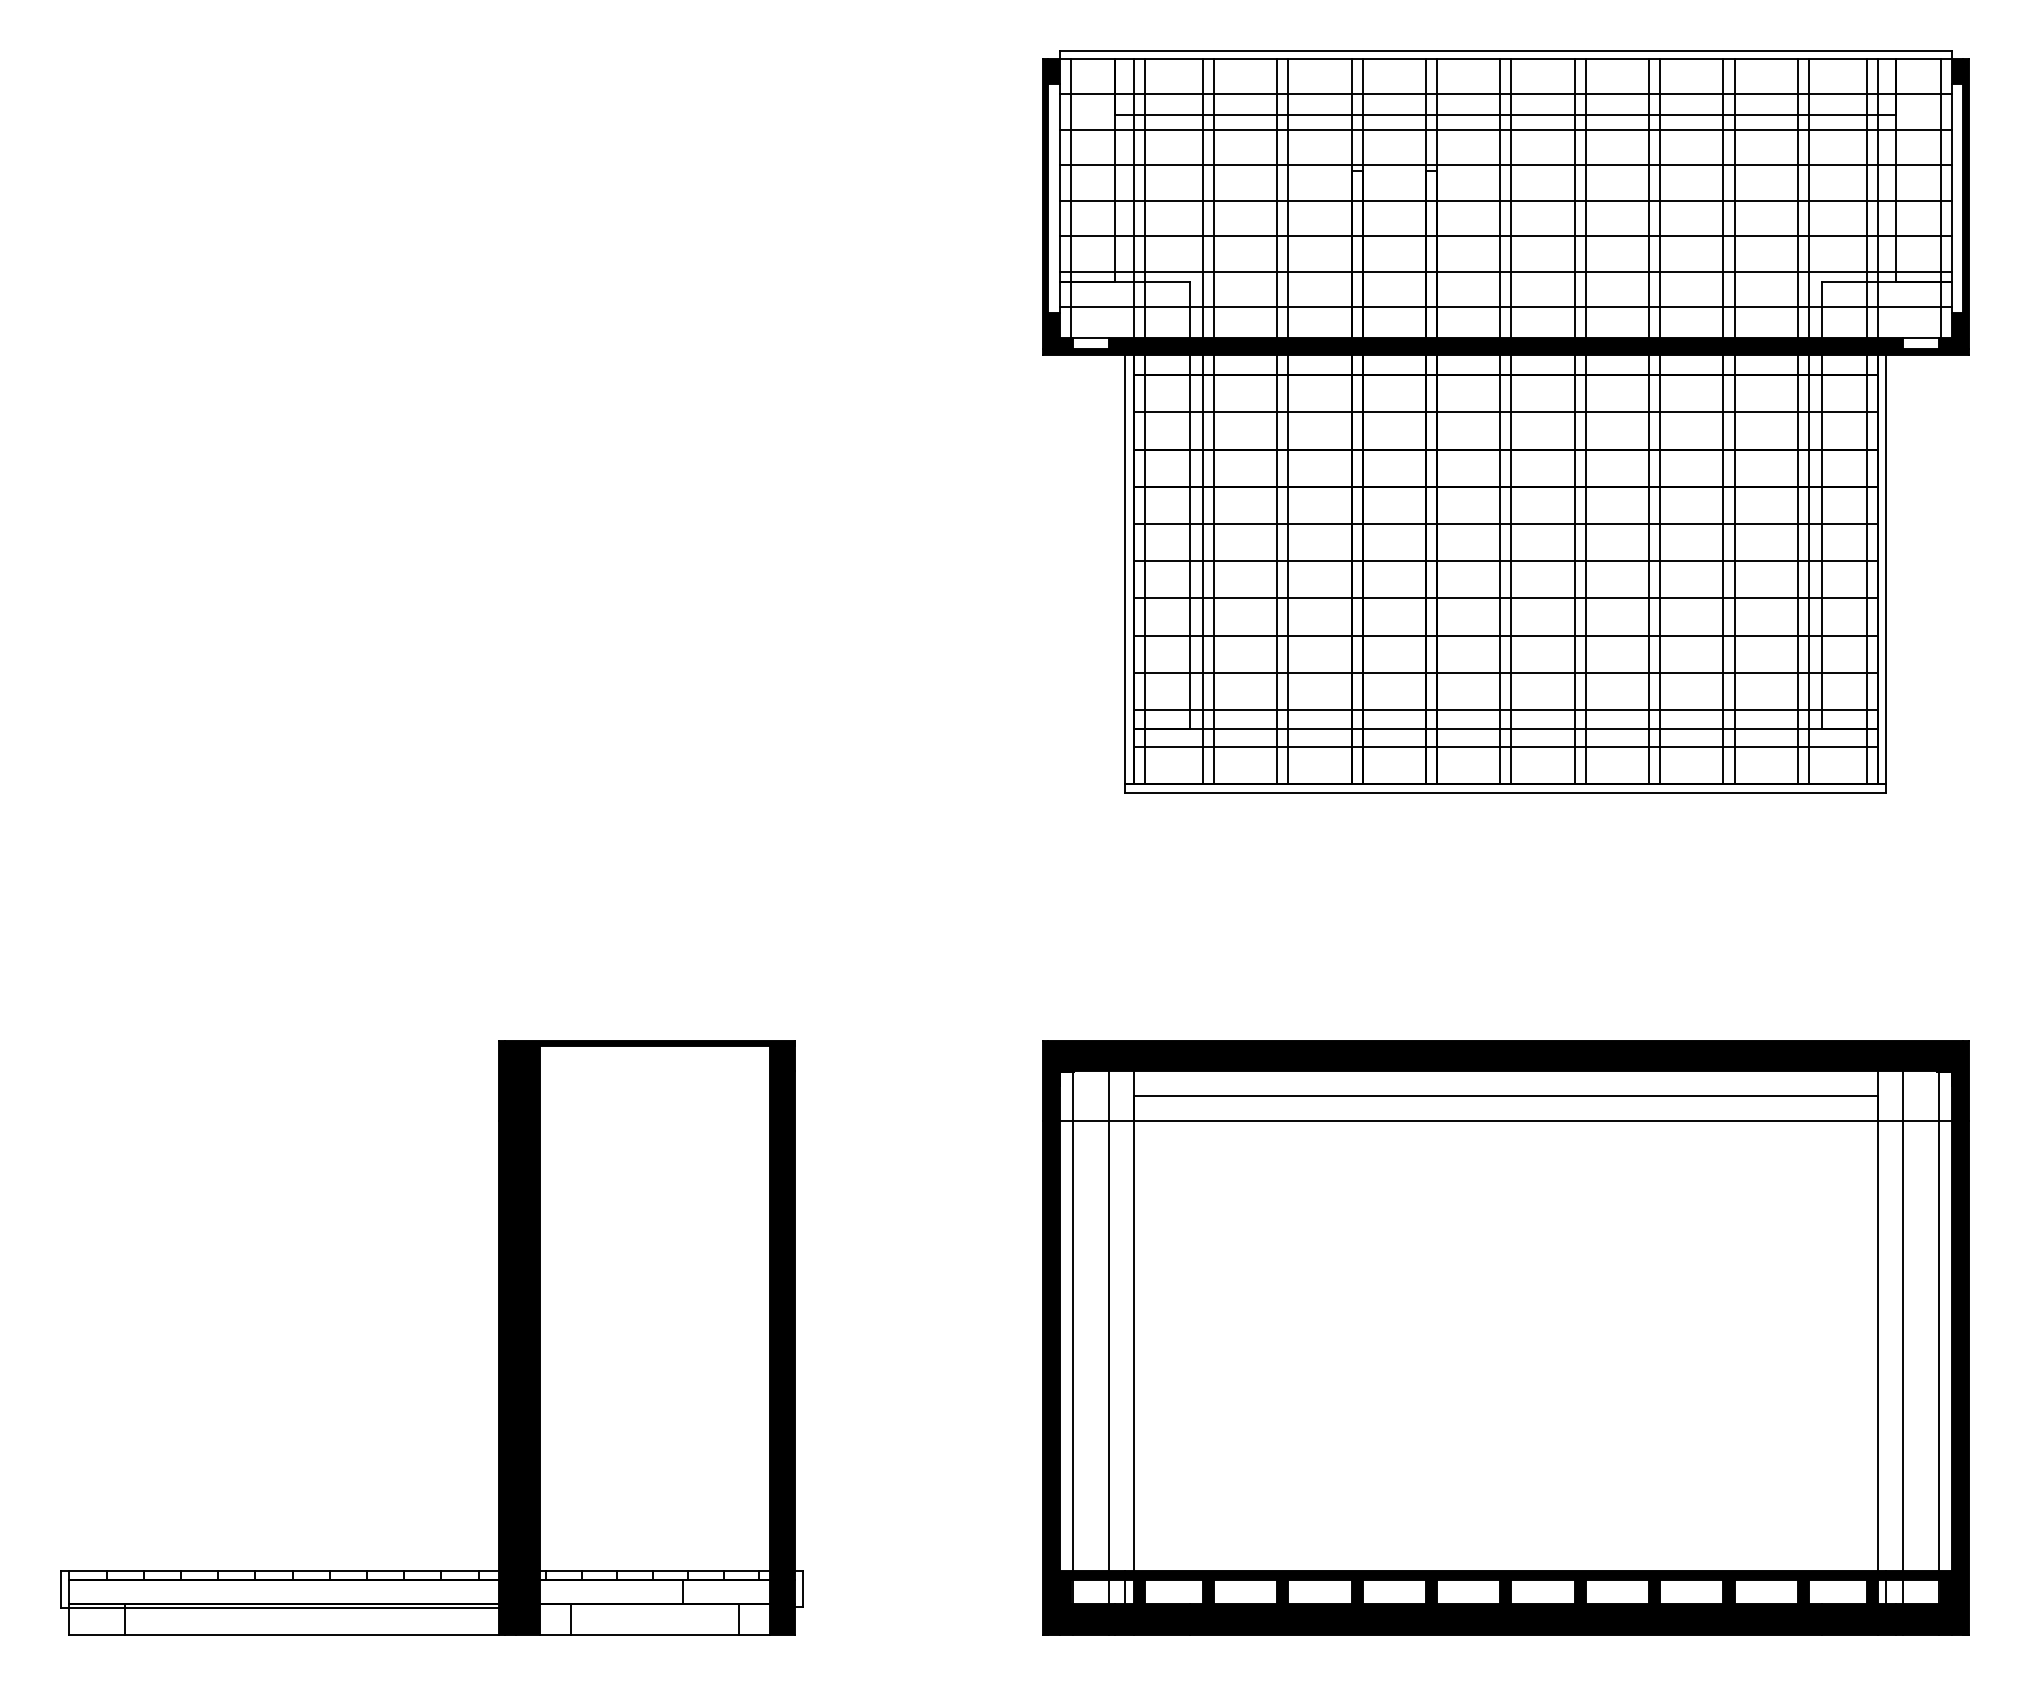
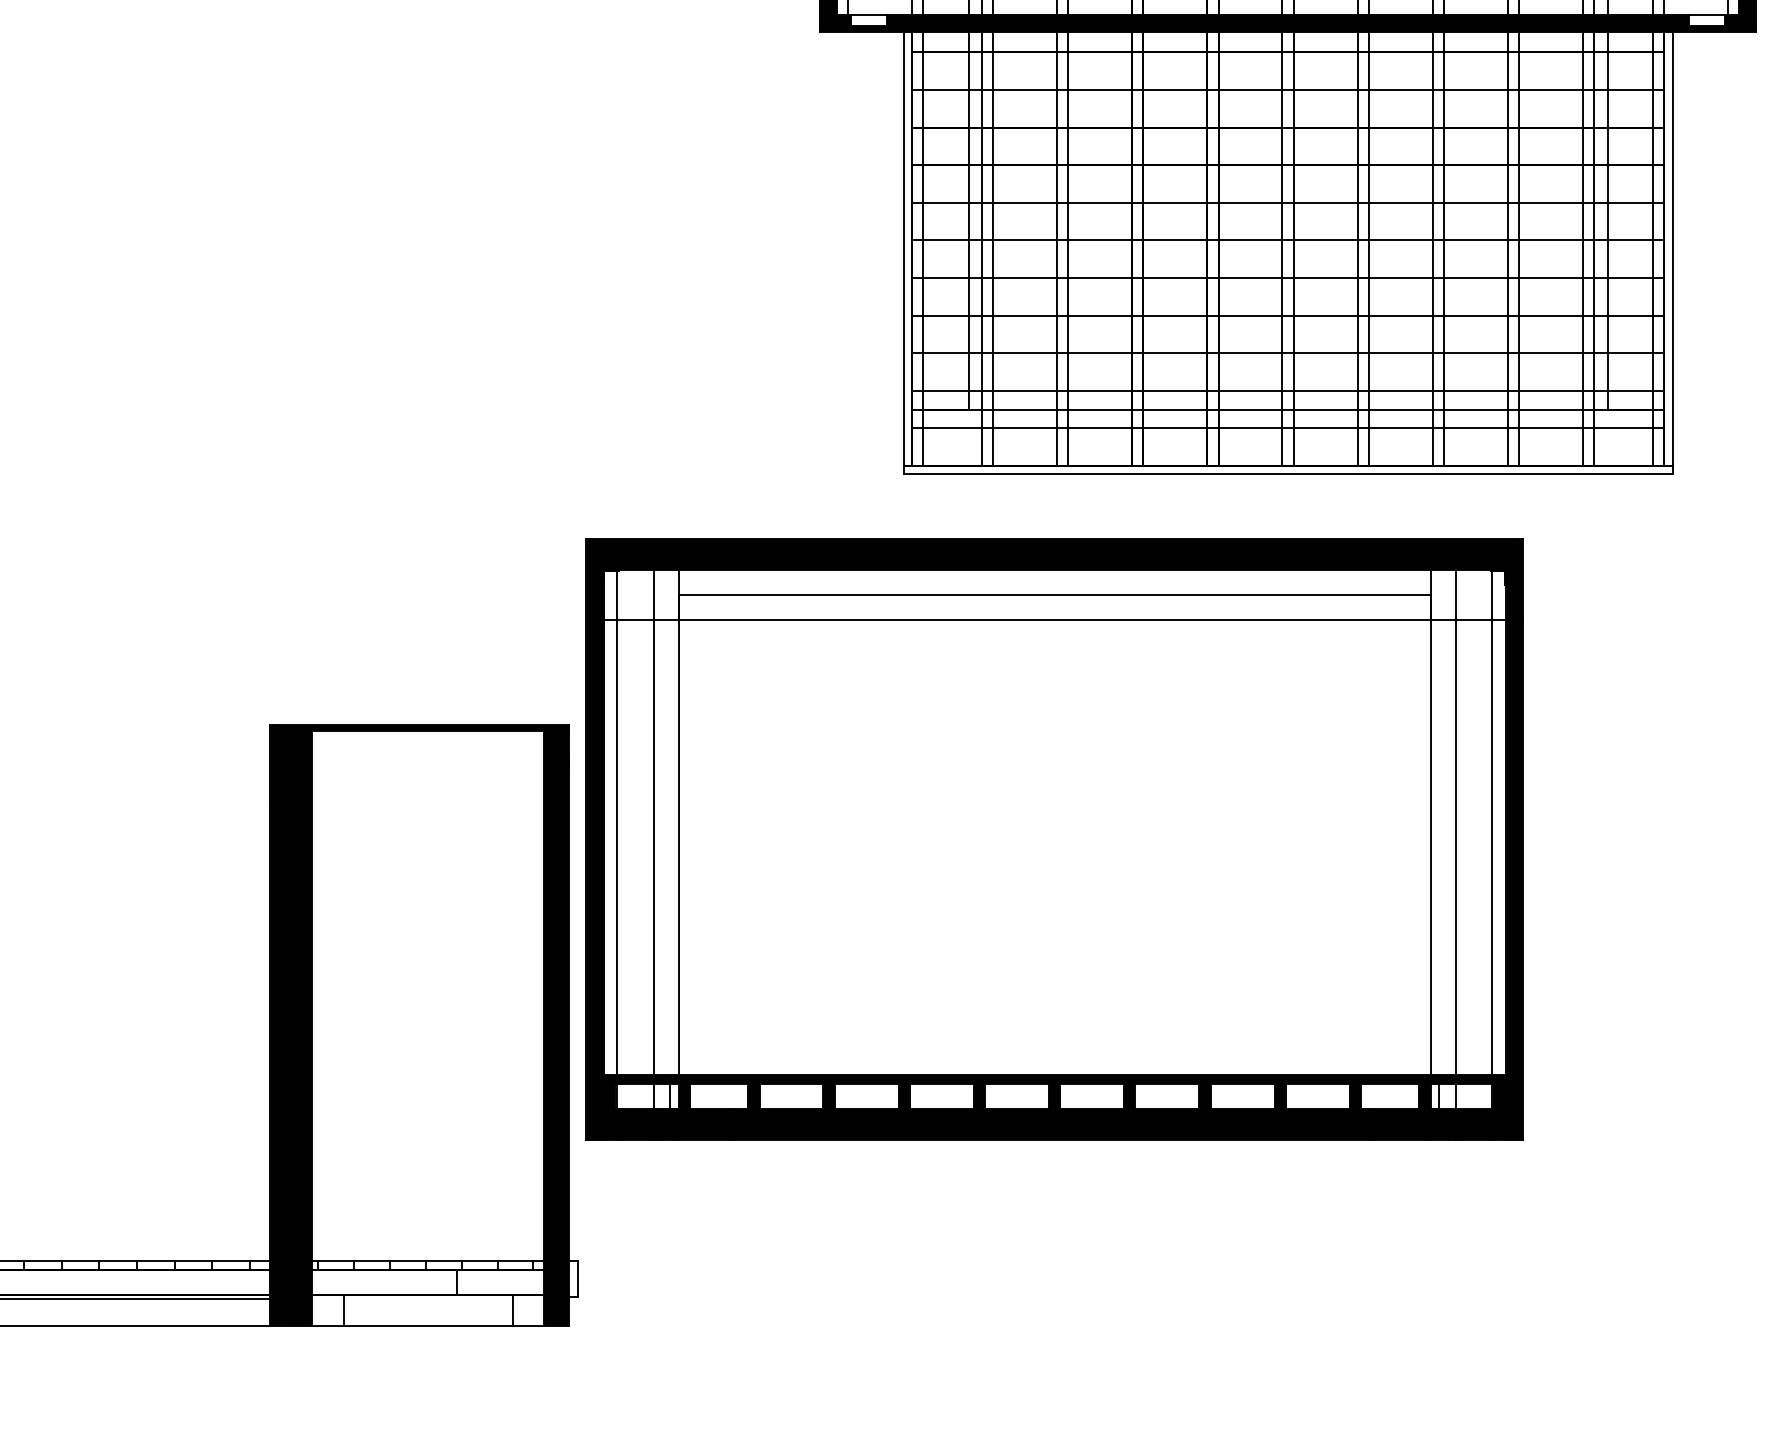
part: (1505, 1337) -> (1054, 838), moved

